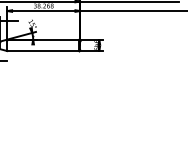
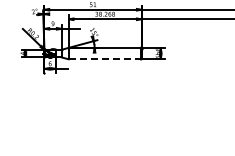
line: (43, 51) -> (104, 59), solid -> dashed

